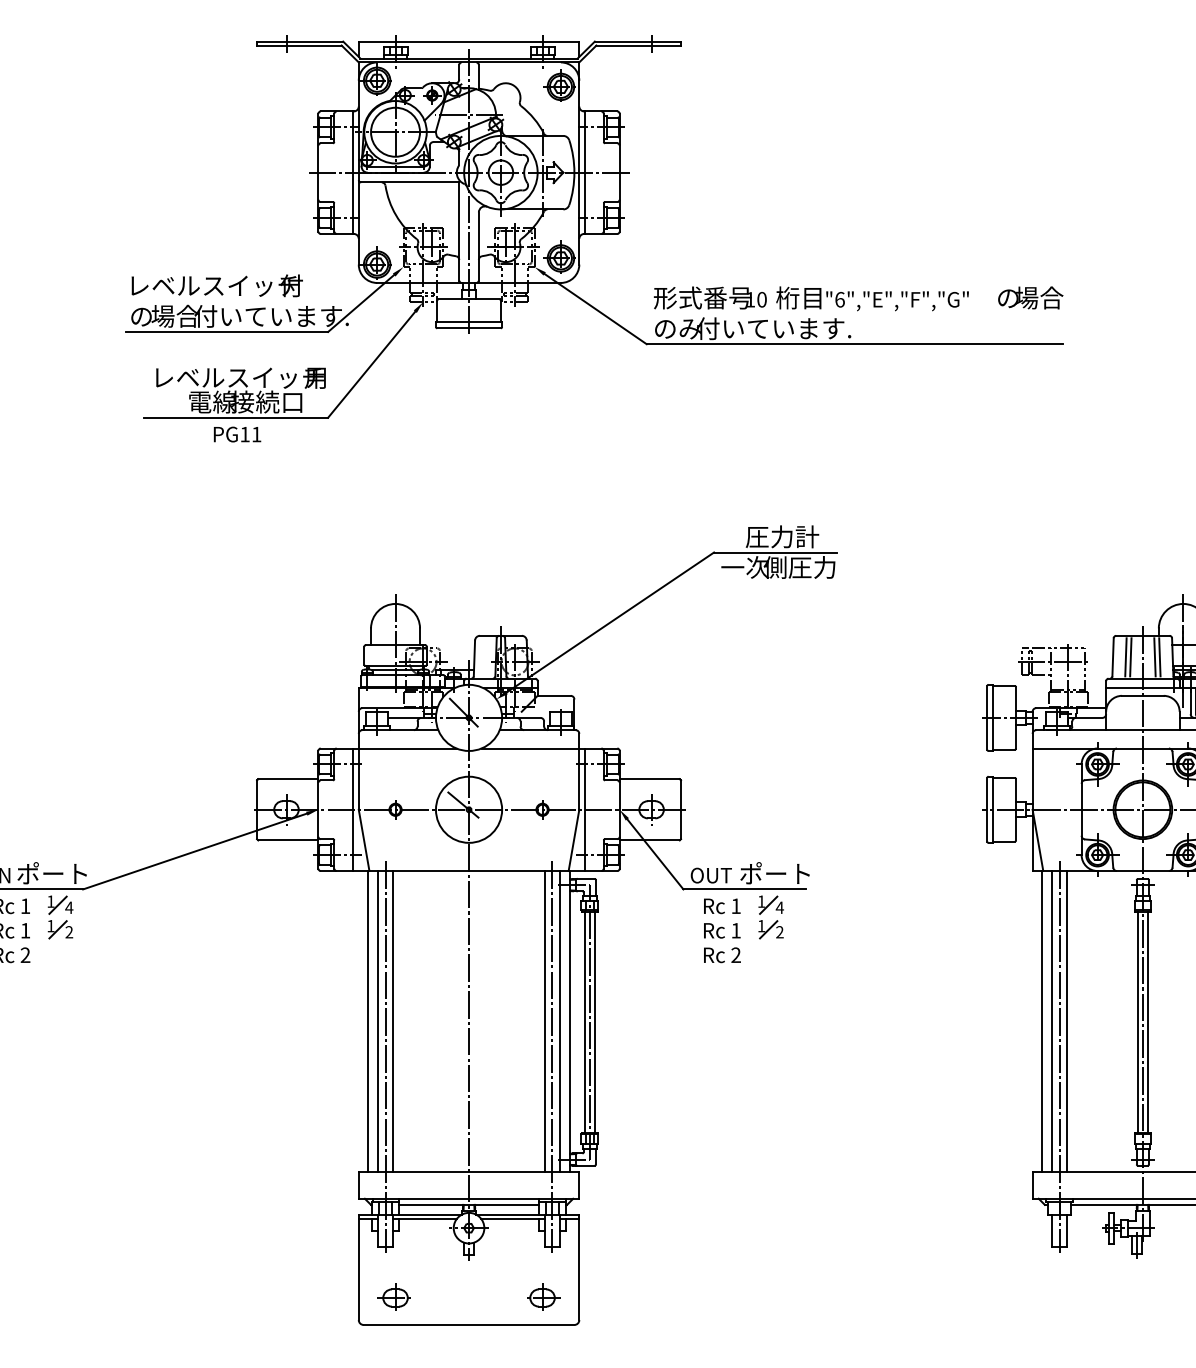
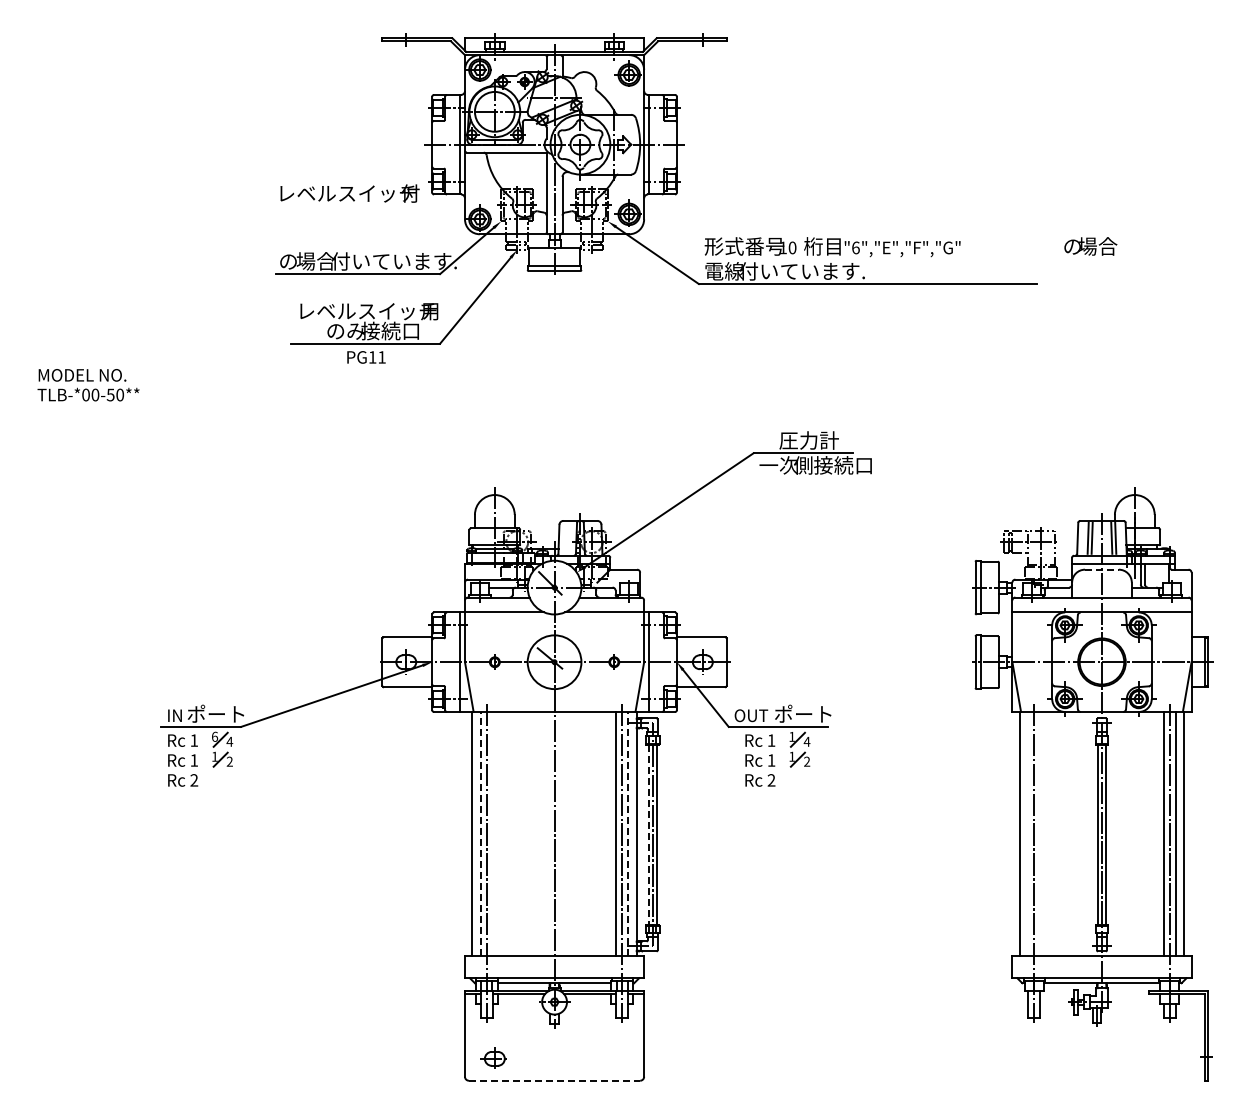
text: (216, 285) -> (349, 193), moved
text: (1030, 298) -> (1090, 246), moved
text: (677, 328) -> (723, 271), のみ -> 電線
text: (212, 401) -> (346, 330), 電線 -> のみ
text: (823, 567) -> (842, 465), 圧力 -> 接続口
line: (1142, 695) -> (1101, 569), solid -> dashed
text: (51, 901) -> (215, 736), 1 -> 6
line: (377, 1020) -> (480, 833), solid -> dashed
line: (560, 1020) -> (628, 833), solid -> dashed
line: (392, 1021) -> (492, 834), removed
line: (584, 1021) -> (648, 834), solid -> dashed
line: (1052, 1021) -> (1028, 834), removed
line: (1067, 1021) -> (1040, 834), removed
part: (544, 1296) -> (615, 1057), removed
line: (468, 1324) -> (554, 1080), solid -> dashed

